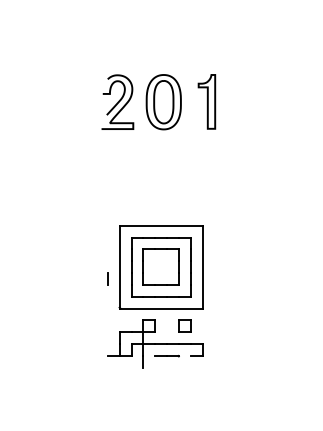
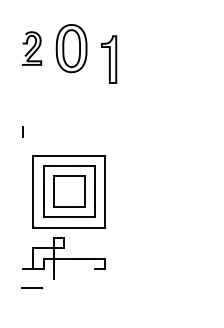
part: (117, 101) -> (31, 47), size x0.7
part: (206, 101) -> (108, 59), moved
line: (107, 278) -> (22, 131), moved
part: (184, 325) -> (89, 242), removed
part: (166, 355) -> (31, 287), moved

